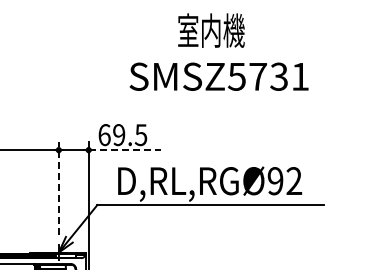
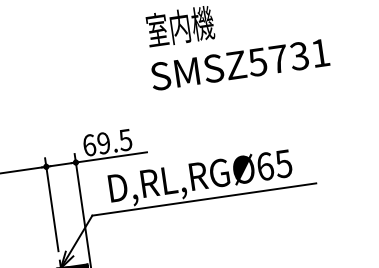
text: (218, 76) -> (239, 64), moved
line: (124, 150) -> (111, 157), dashed -> solid
text: (284, 181) -> (274, 165), D,RL,RGØ92 -> D,RL,RGØ65
line: (58, 188) -> (51, 204), dashed -> solid

